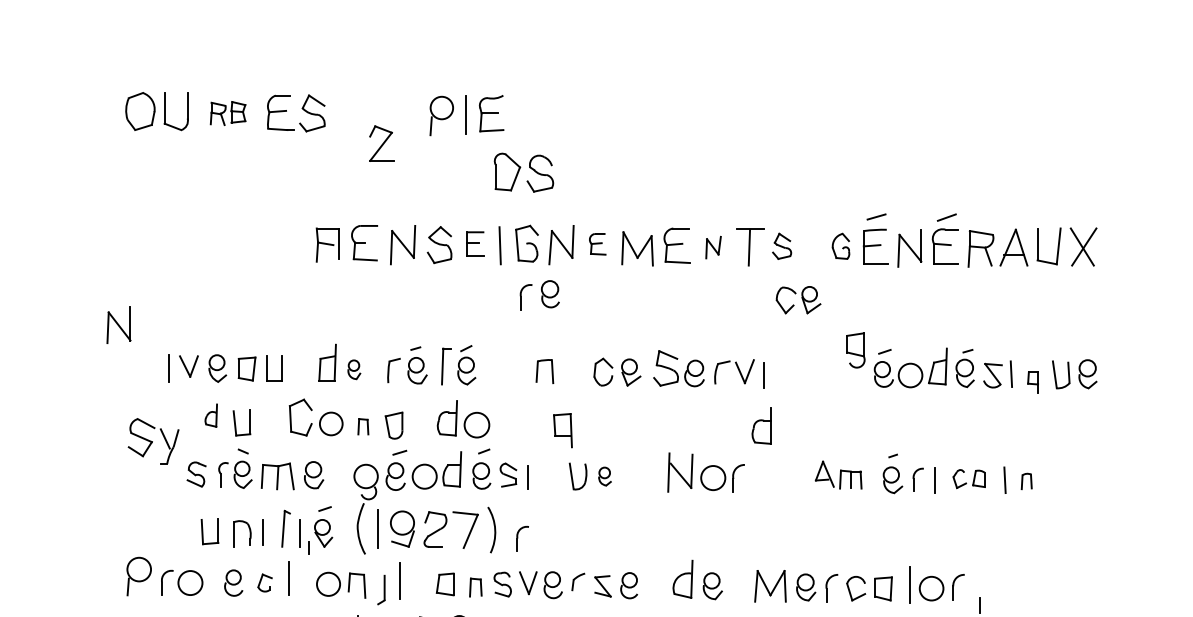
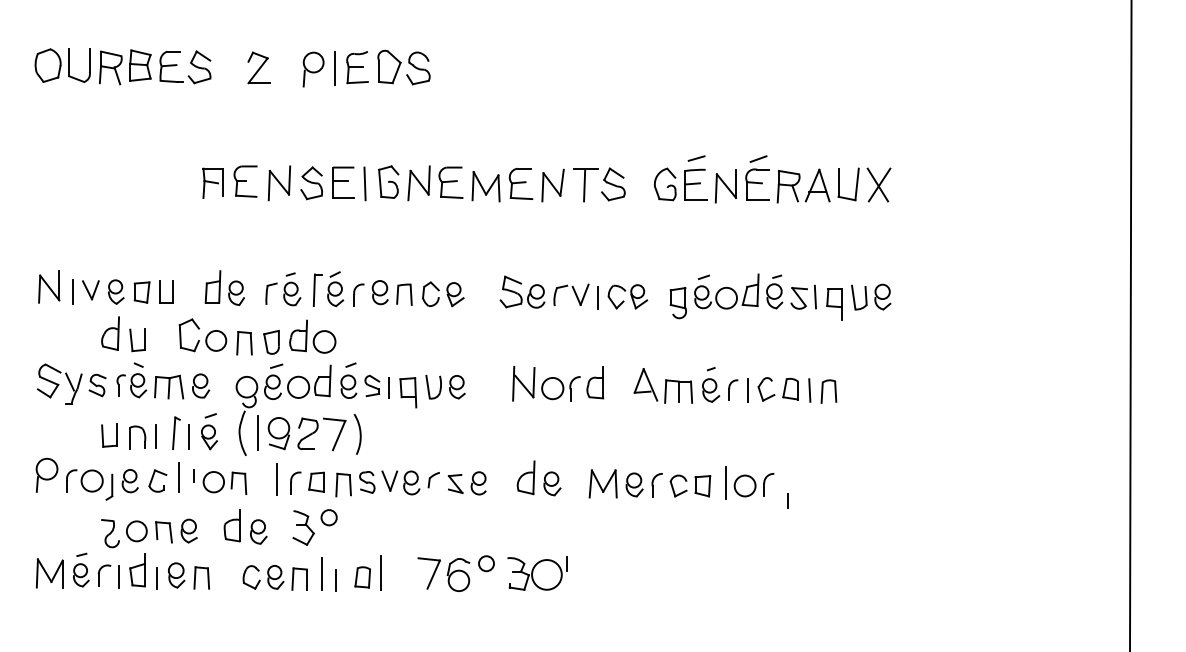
part: (228, 113) -> (125, 67), size x1.67
part: (381, 143) -> (258, 67), moved
part: (523, 172) -> (403, 67), moved
part: (475, 244) -> (343, 182), size x1.43
part: (597, 244) -> (450, 182), size x1.67
part: (782, 246) -> (613, 184), size x1.43
part: (841, 246) -> (665, 184), size x1.43
part: (712, 247) -> (552, 185), size x1.67
part: (539, 295) -> (370, 293), moved
part: (798, 299) -> (627, 296), moved
part: (119, 324) -> (49, 286), moved
part: (854, 350) -> (677, 303), moved
part: (354, 369) -> (236, 292), size x1.43
part: (617, 372) -> (443, 294), moved
part: (1033, 382) -> (834, 304), size x1.67
part: (211, 415) -> (110, 333), size x1.67
part: (463, 418) -> (312, 336), moved
part: (761, 425) -> (595, 382), moved
part: (363, 426) -> (244, 343), size x1.67
part: (563, 430) -> (408, 392), moved
part: (153, 440) -> (59, 383), moved
part: (837, 474) -> (662, 385), size x1.43
part: (605, 476) -> (457, 387), size x1.43
part: (968, 479) -> (777, 389), size x1.43
part: (1026, 481) -> (828, 391), size x1.67
part: (522, 538) -> (295, 482), moved
line: (307, 547) -> (193, 475), moved
part: (264, 582) -> (157, 480), size x1.43
part: (475, 586) -> (343, 484), size x1.43
part: (381, 589) -> (109, 486), moved

